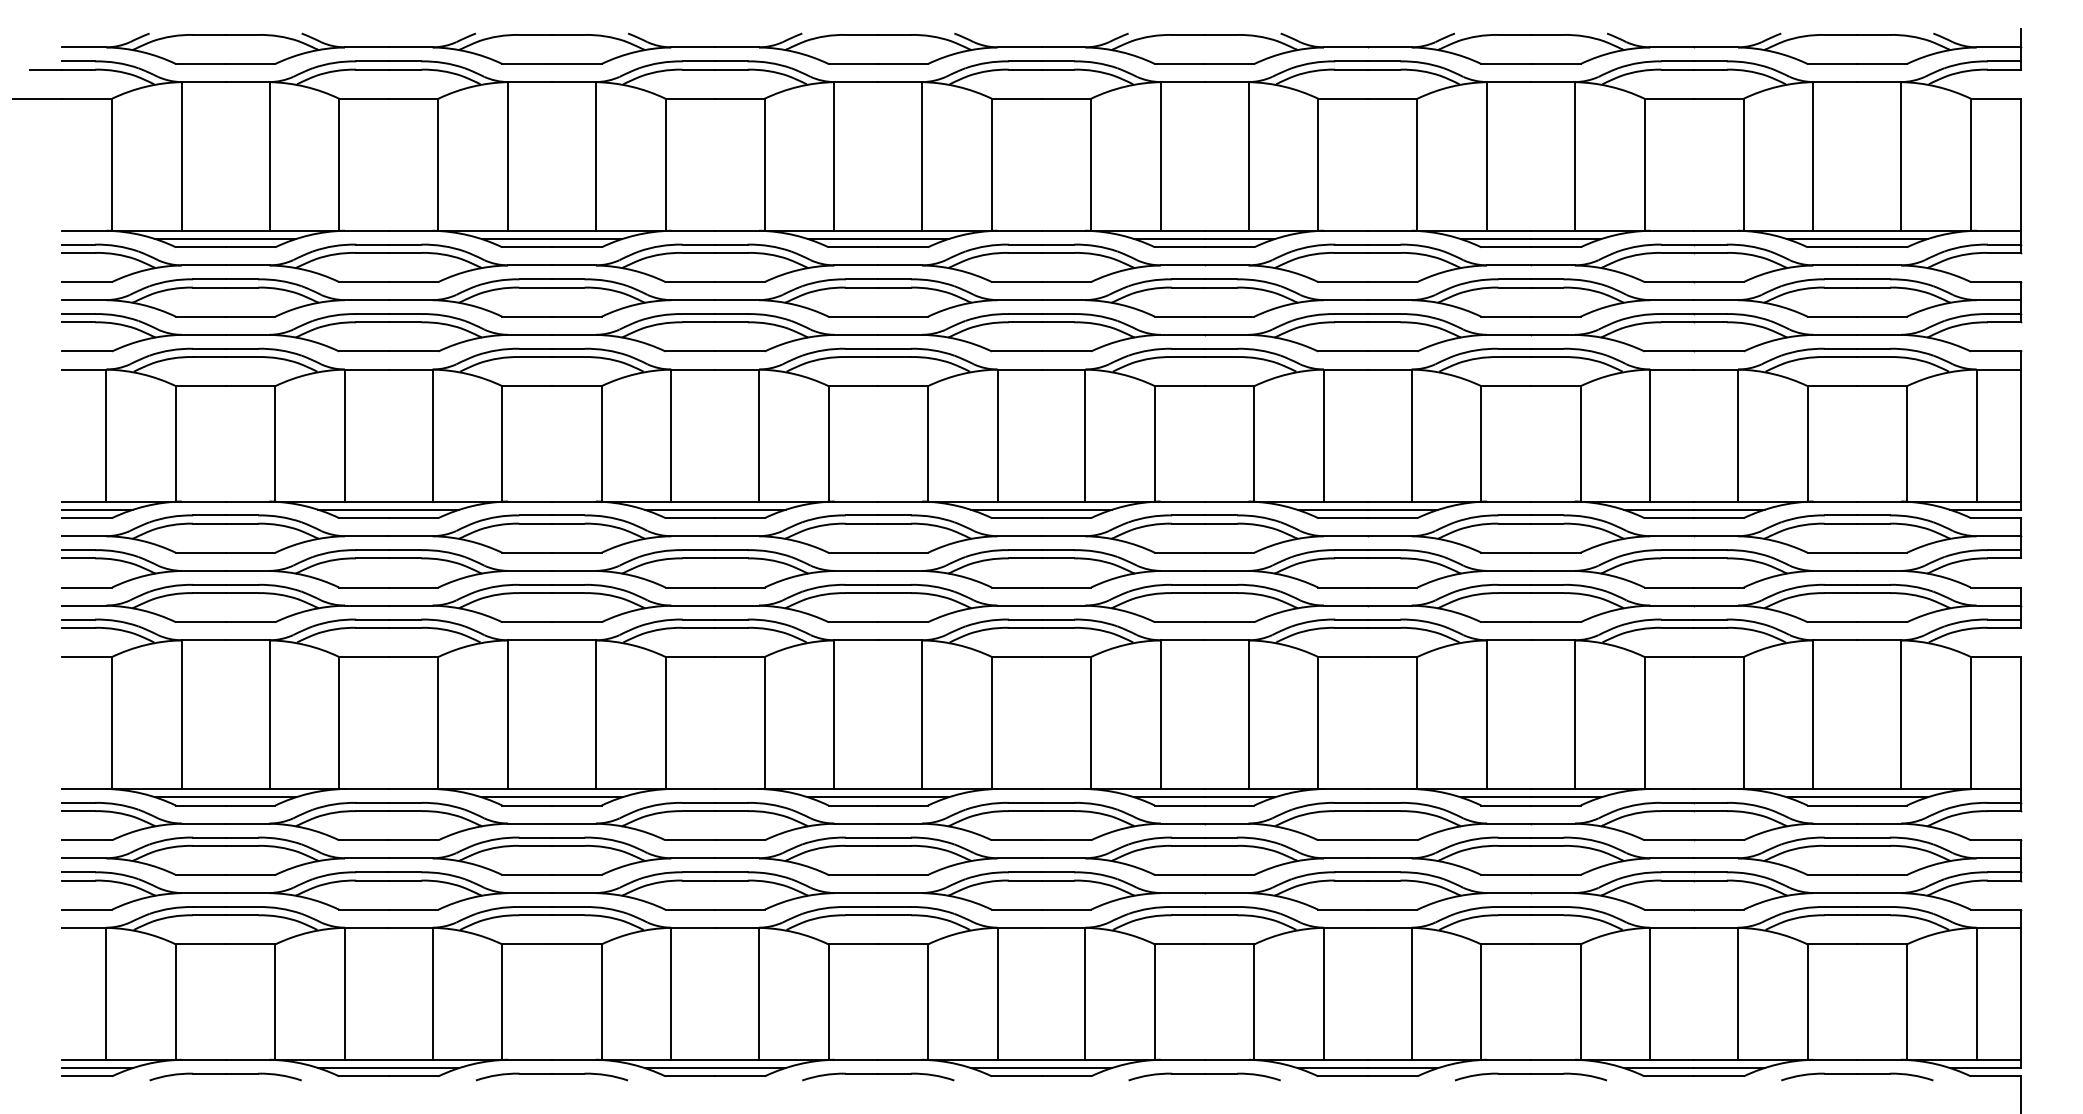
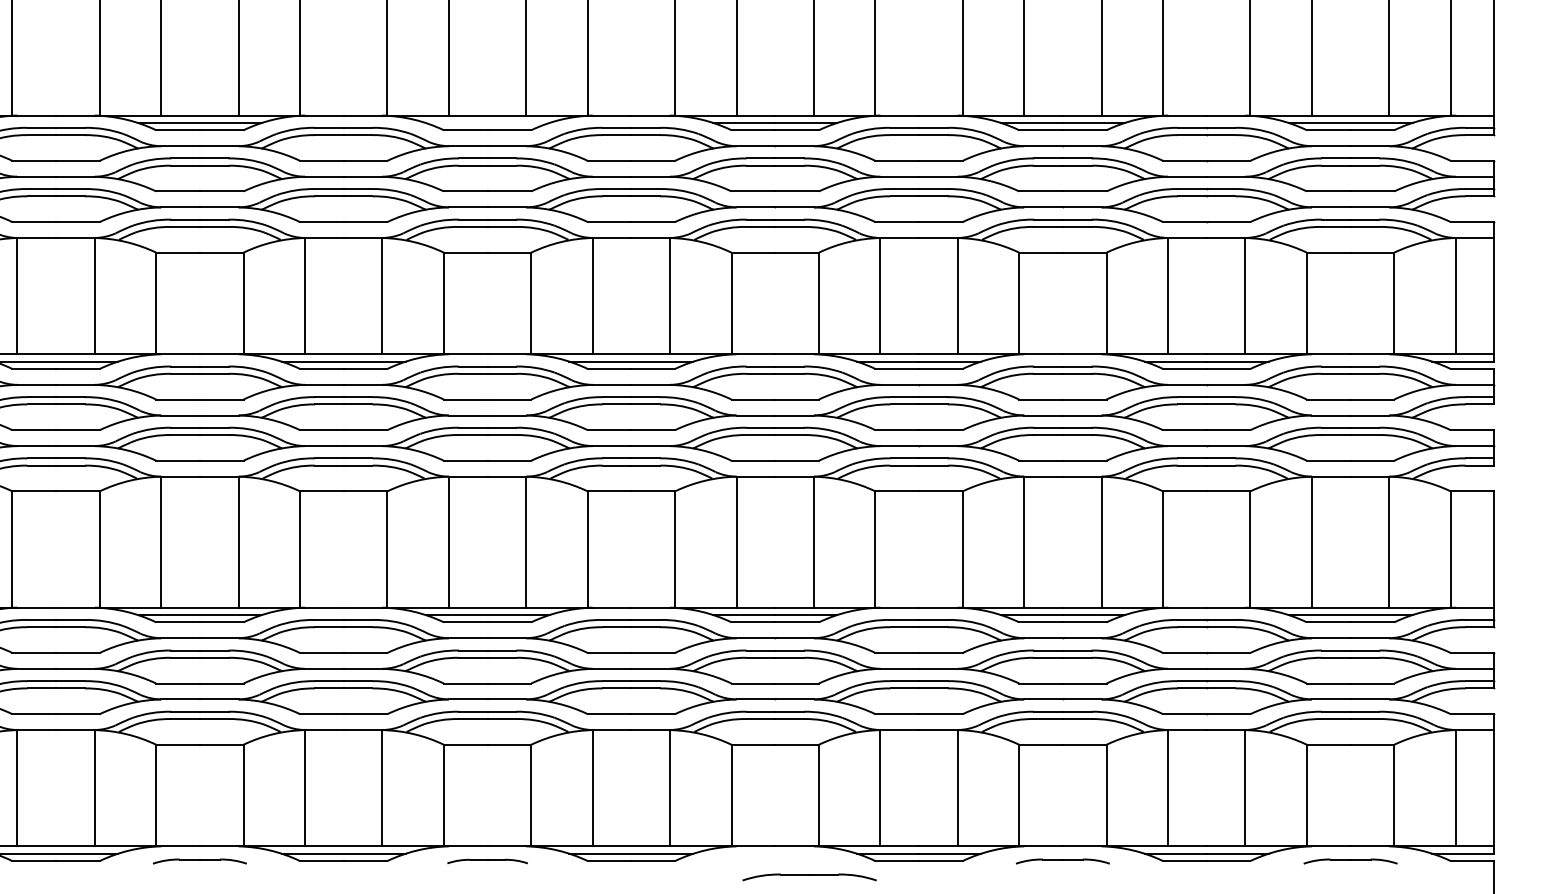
line: (877, 239) -> (486, 123), removed
part: (551, 1076) -> (199, 861), size x0.7
part: (878, 1076) -> (487, 861), size x0.6
part: (1204, 1076) -> (809, 877), moved
part: (1530, 1076) -> (1062, 861), size x0.7
part: (1857, 1076) -> (1350, 861), size x0.7

